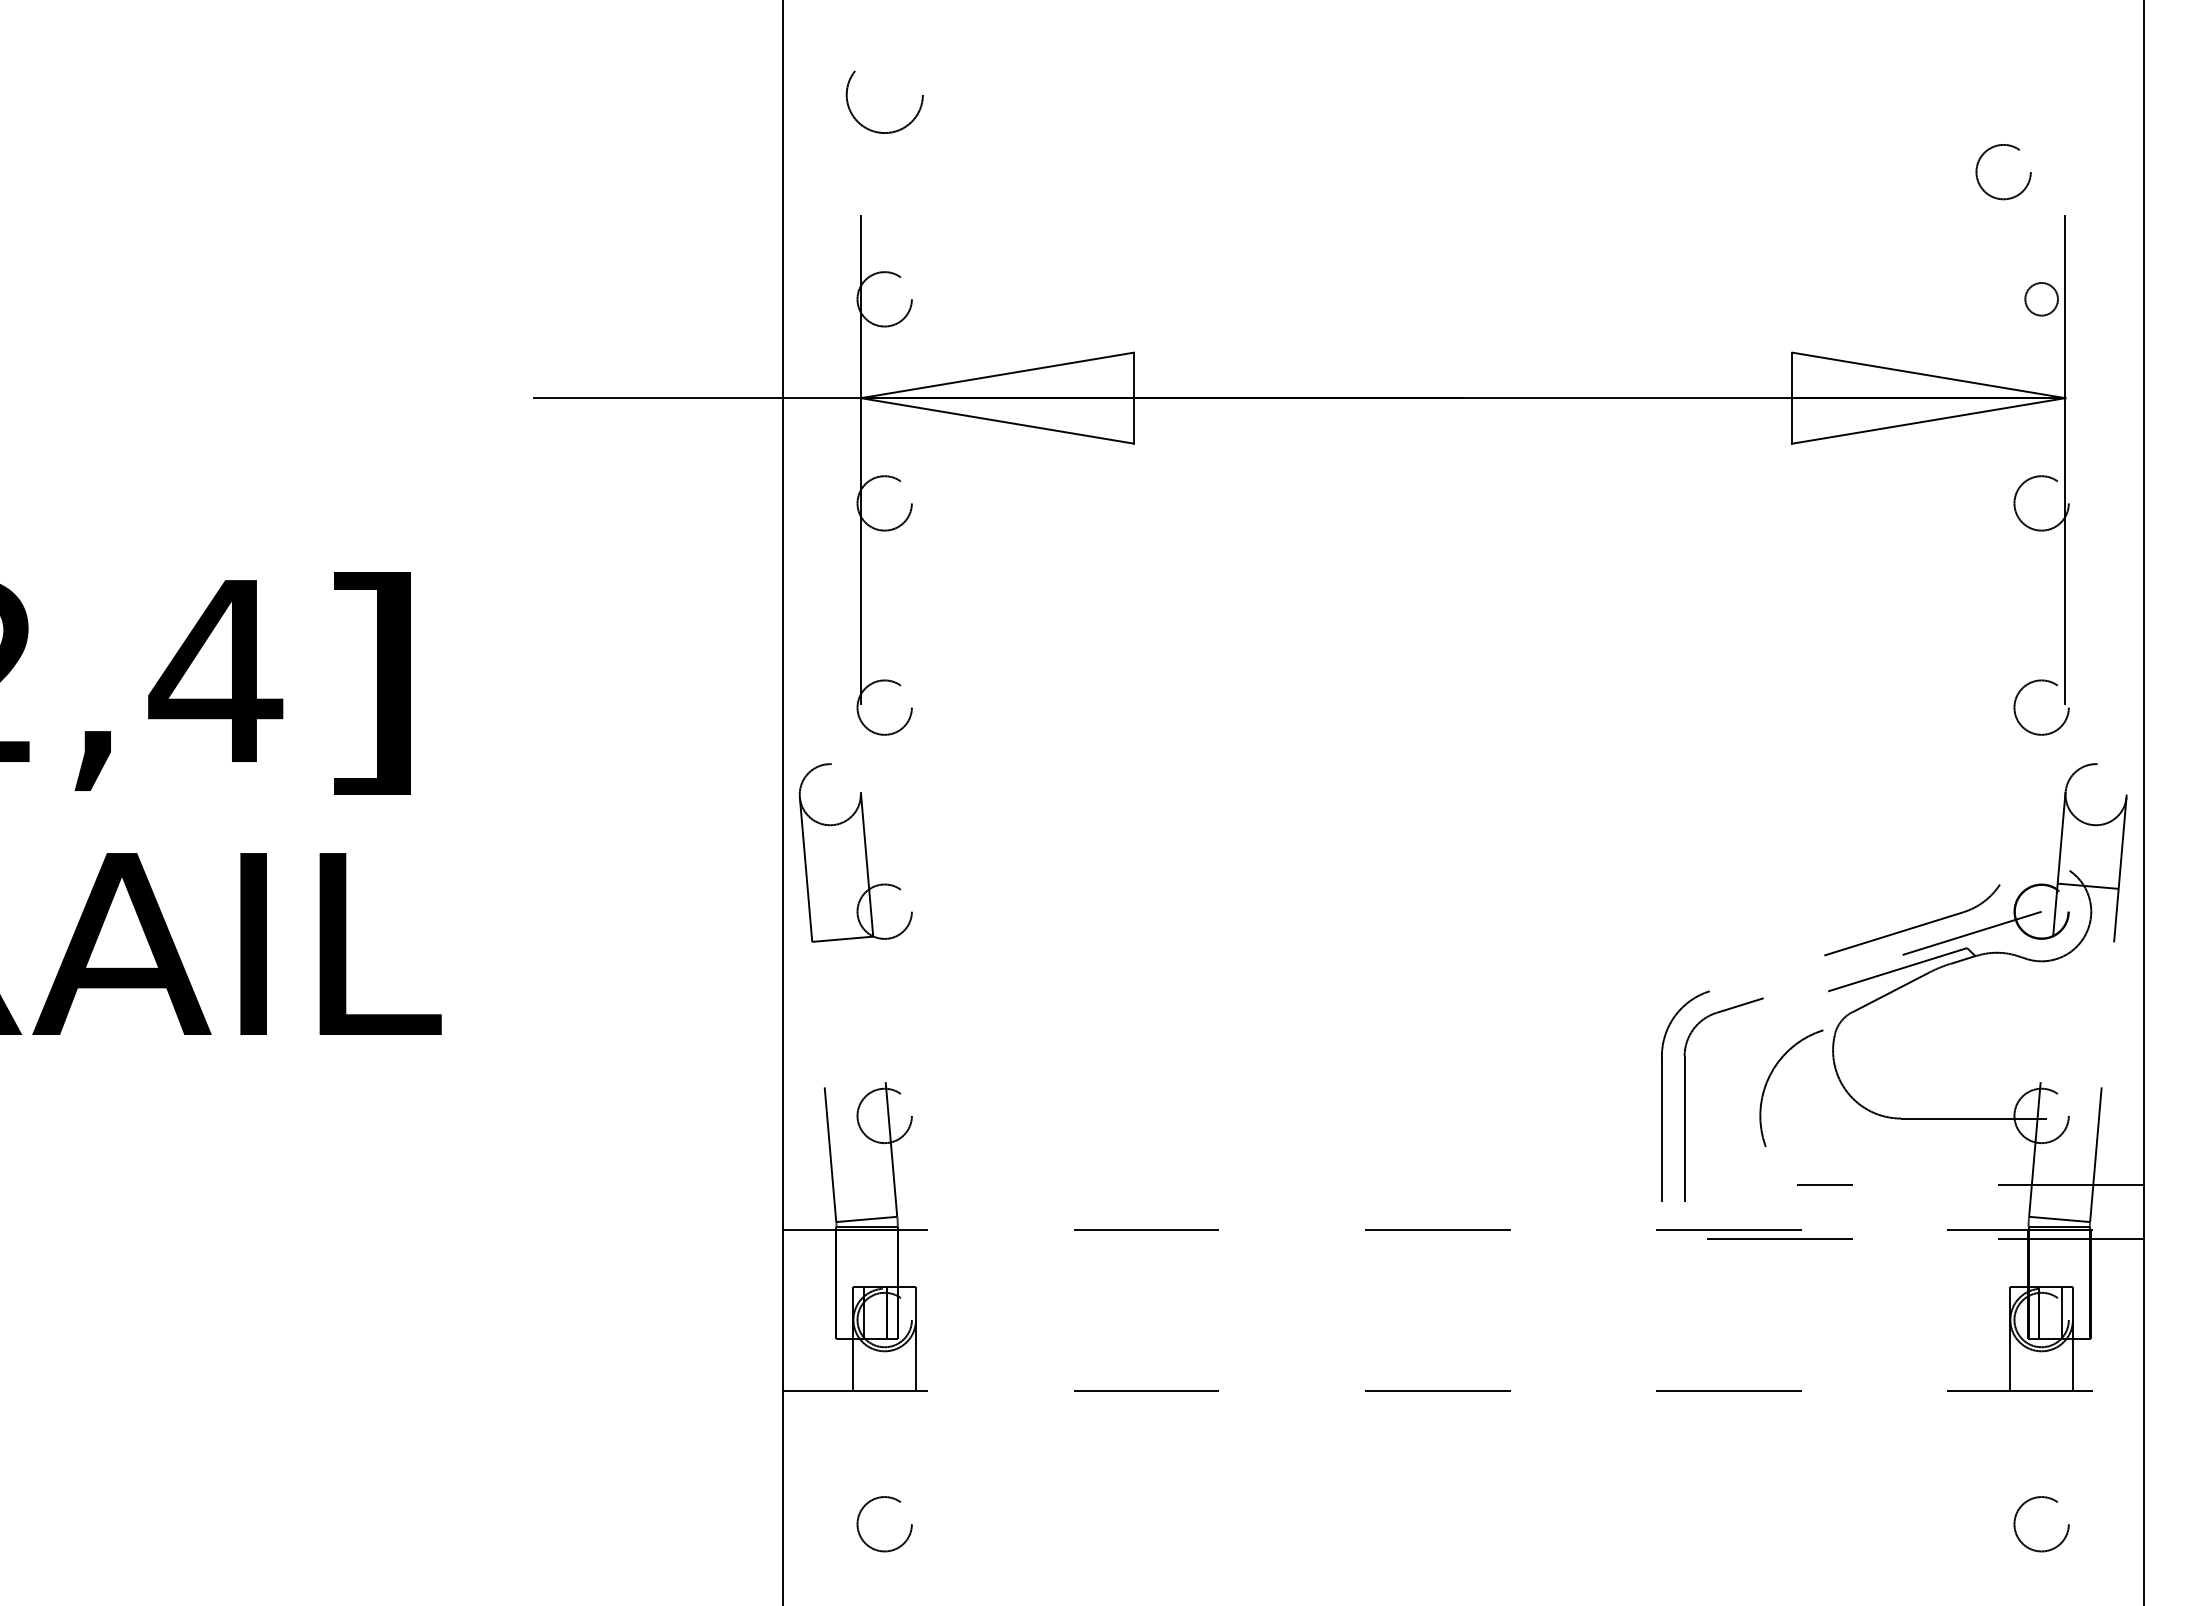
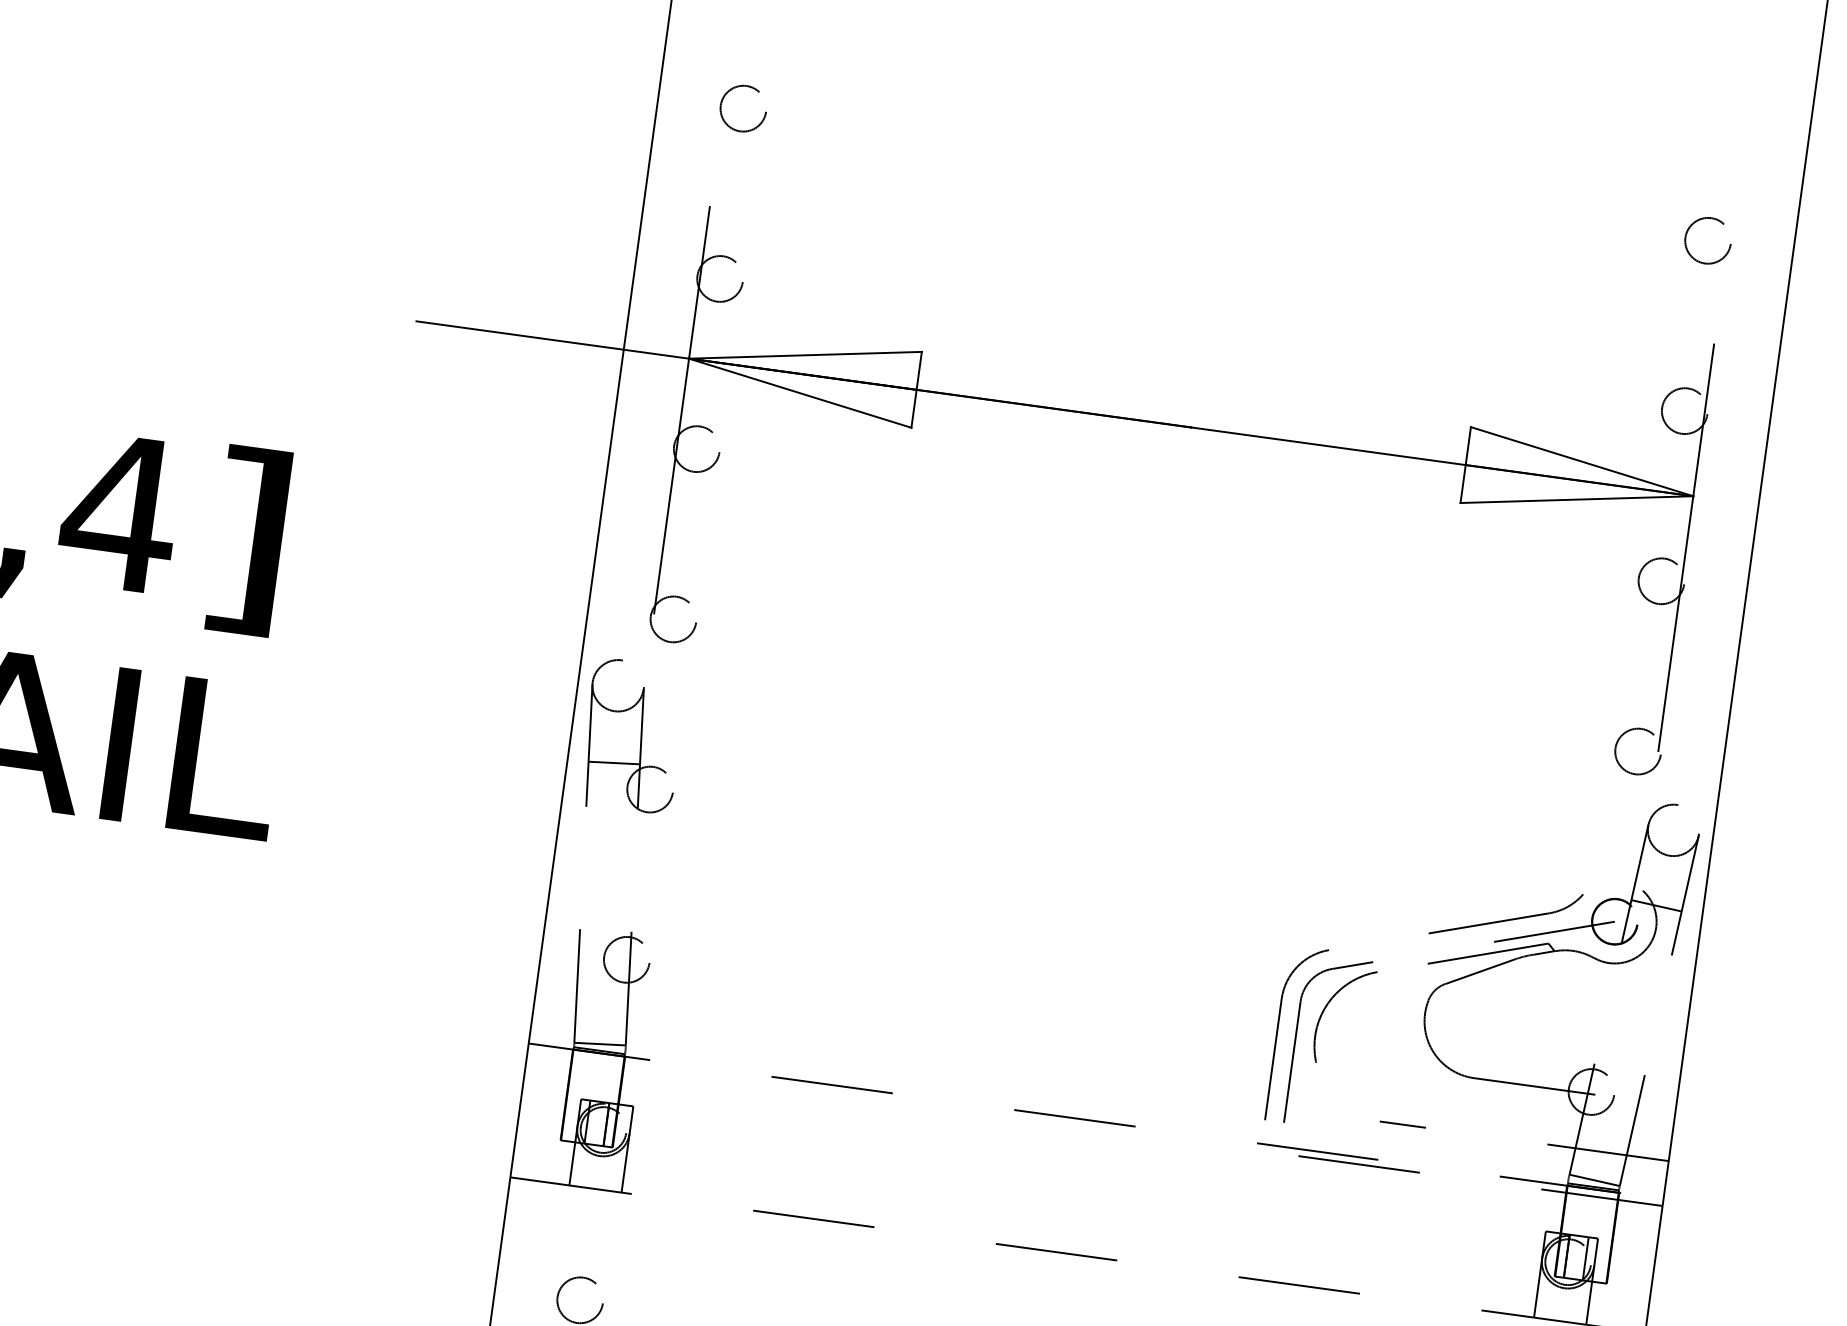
circle: (884, 95) -> (743, 108), size x0.71
circle: (2003, 172) -> (1707, 241), moved
circle: (2041, 299) -> (1684, 411), size x1.67
line: (842, 938) -> (613, 762), moved
arc: (1770, 1077) -> (1328, 1005), moved

